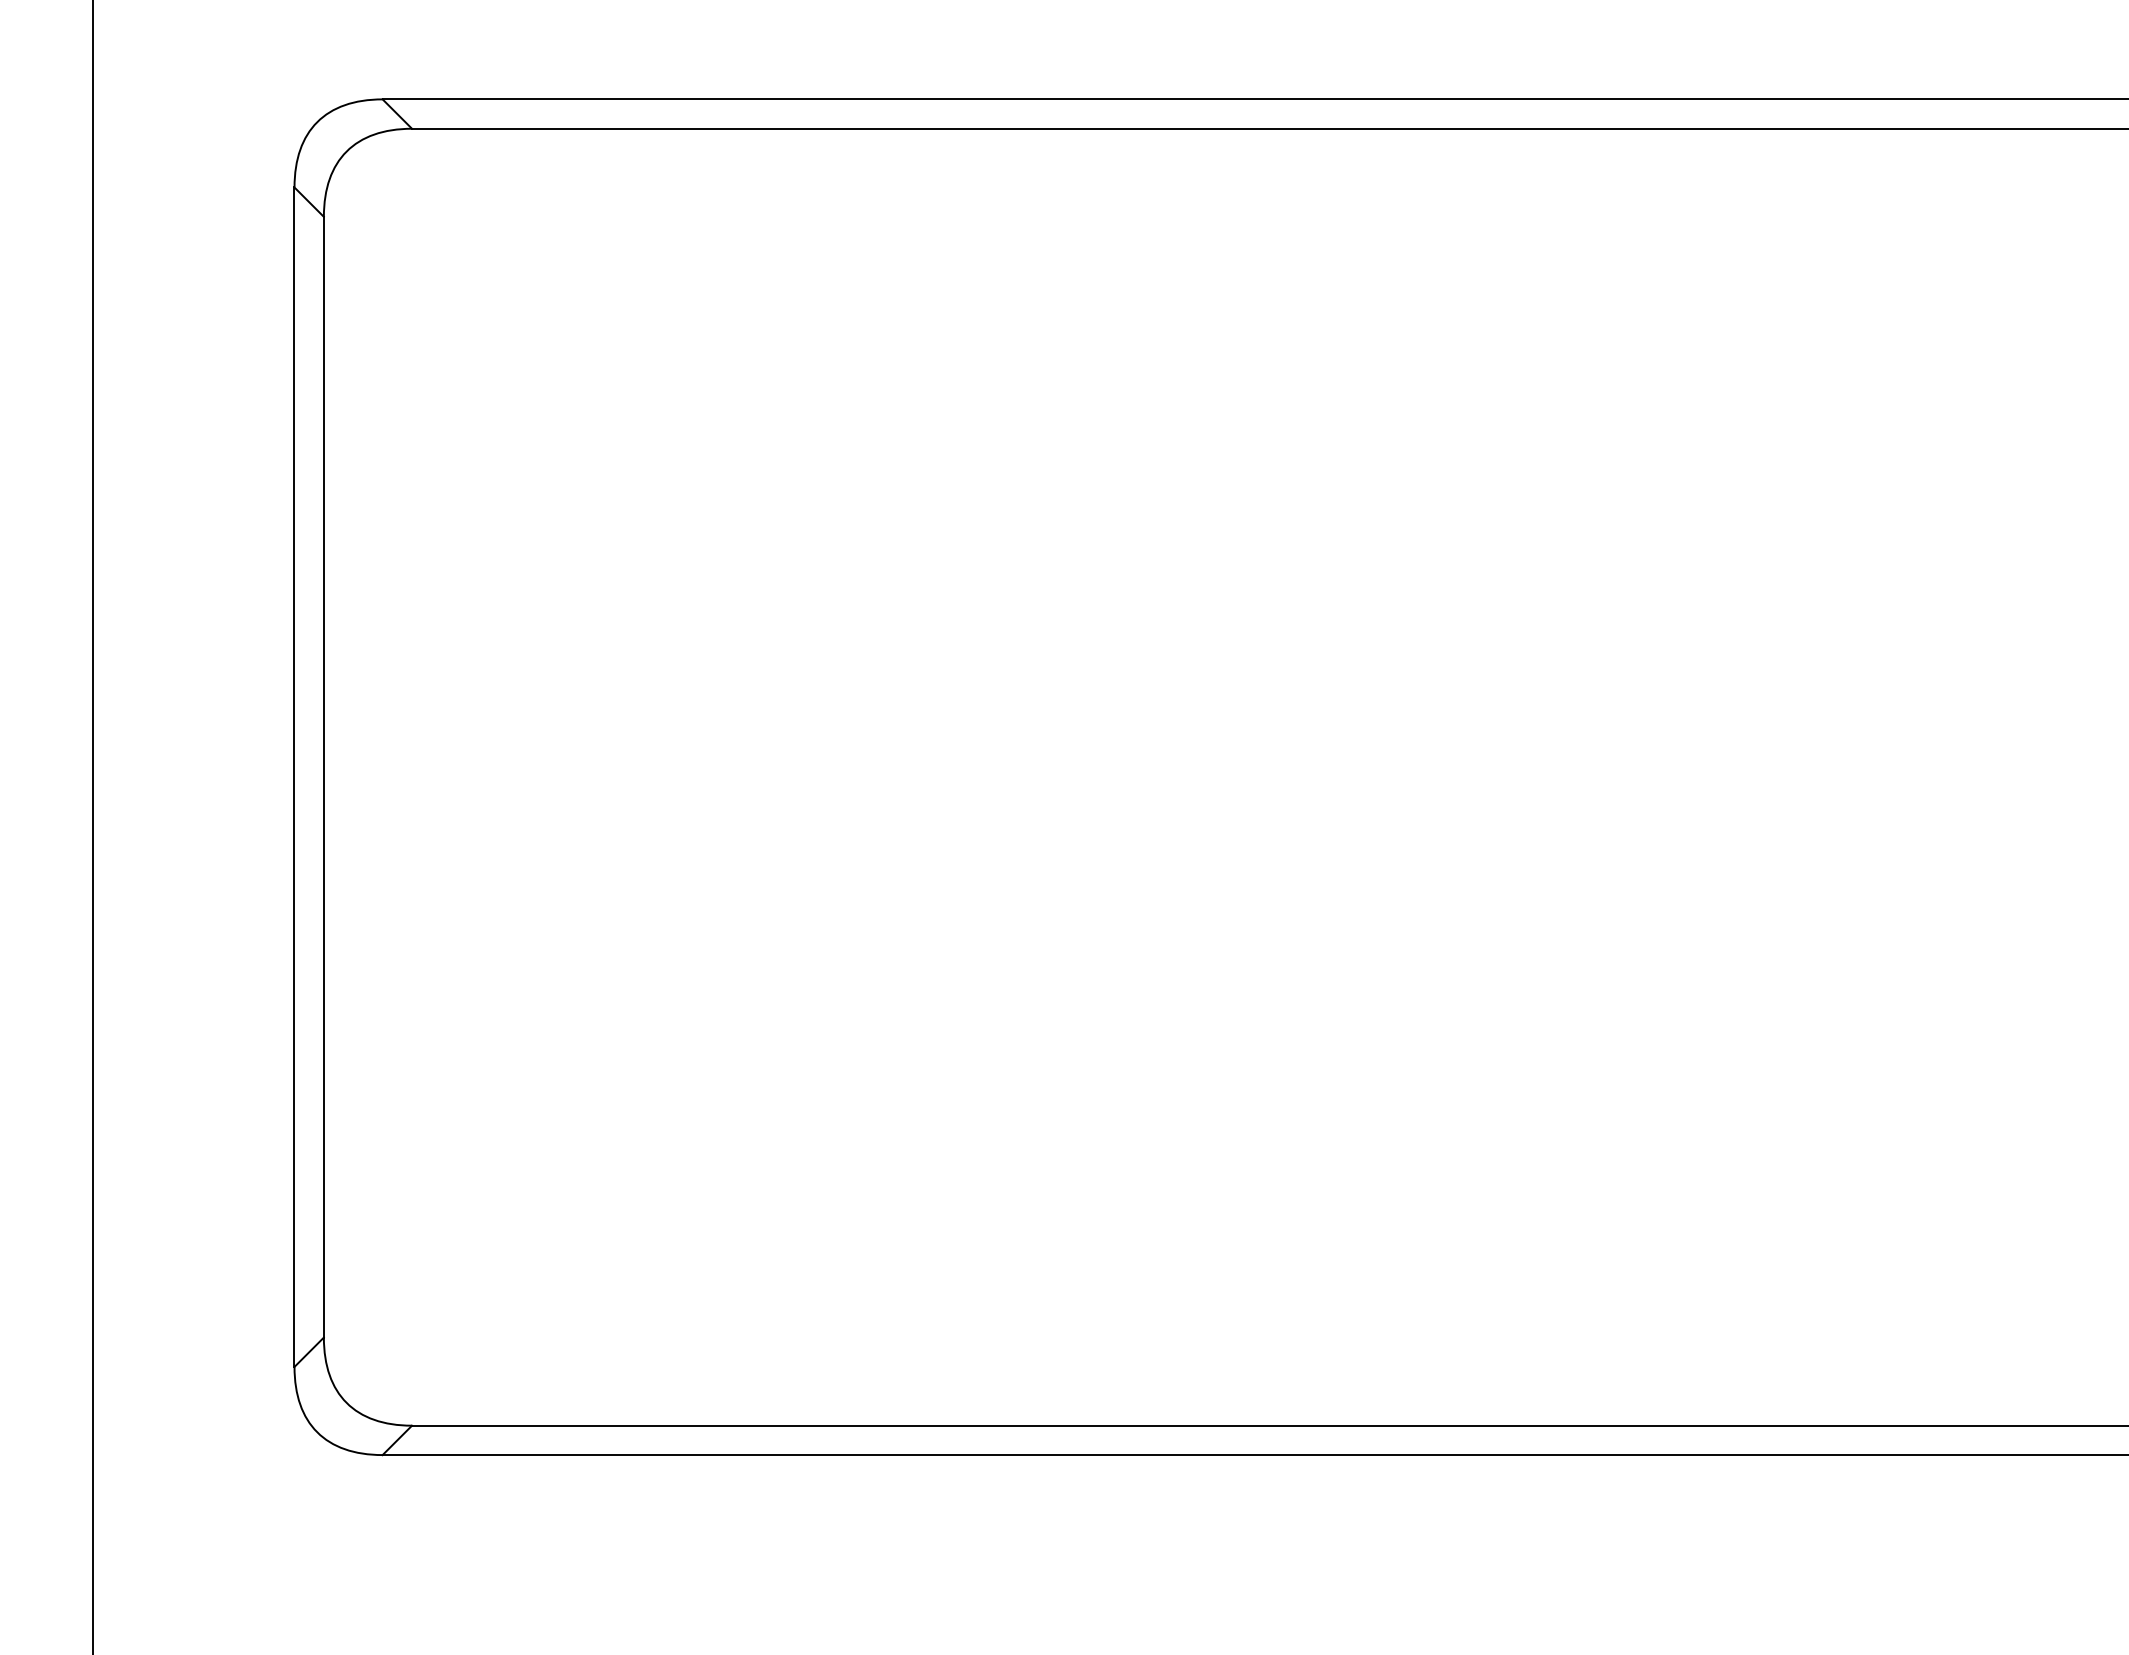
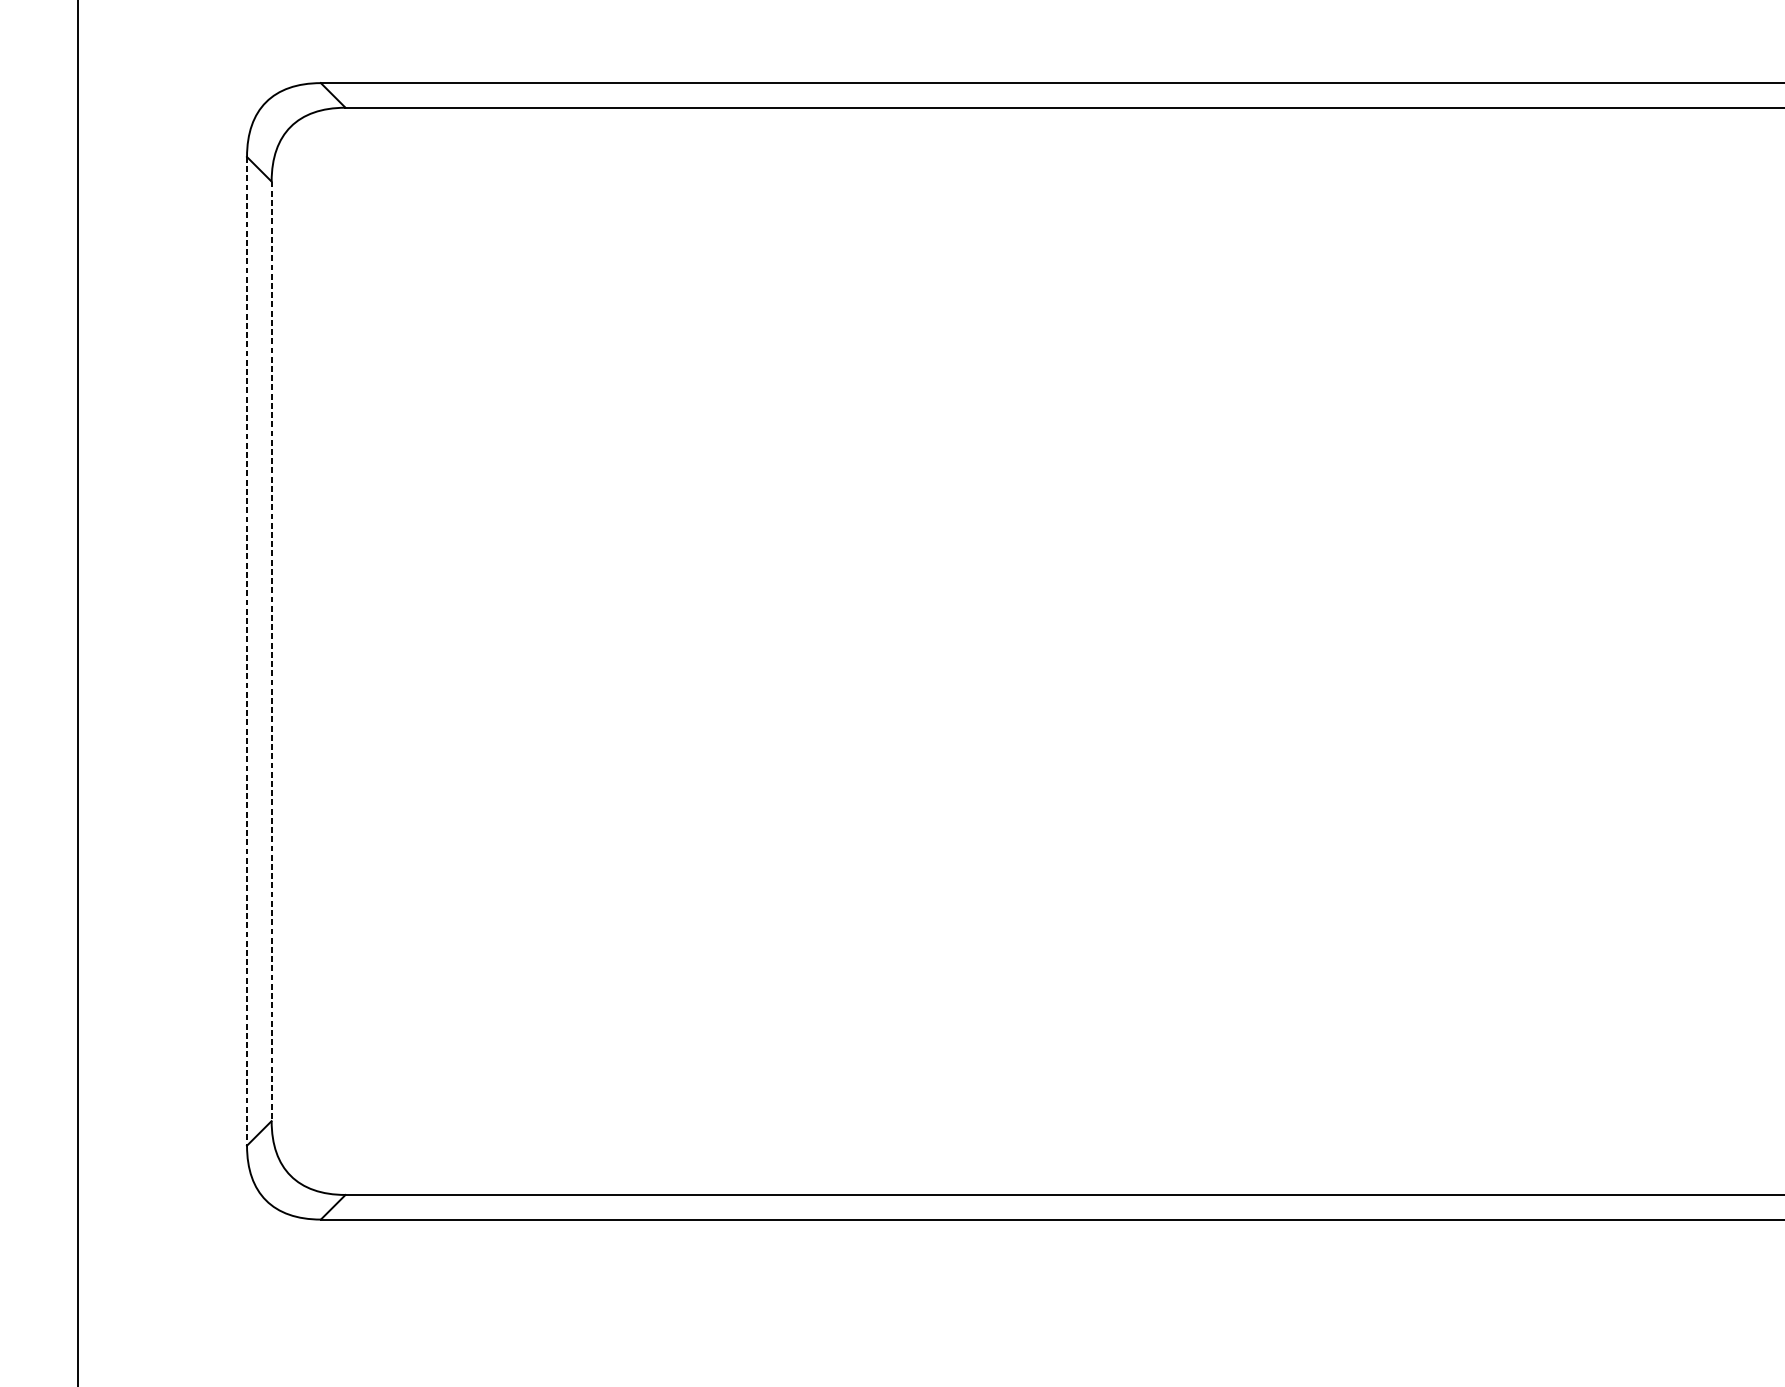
line: (294, 777) -> (247, 651), solid -> dashed
line: (323, 777) -> (271, 651), solid -> dashed

